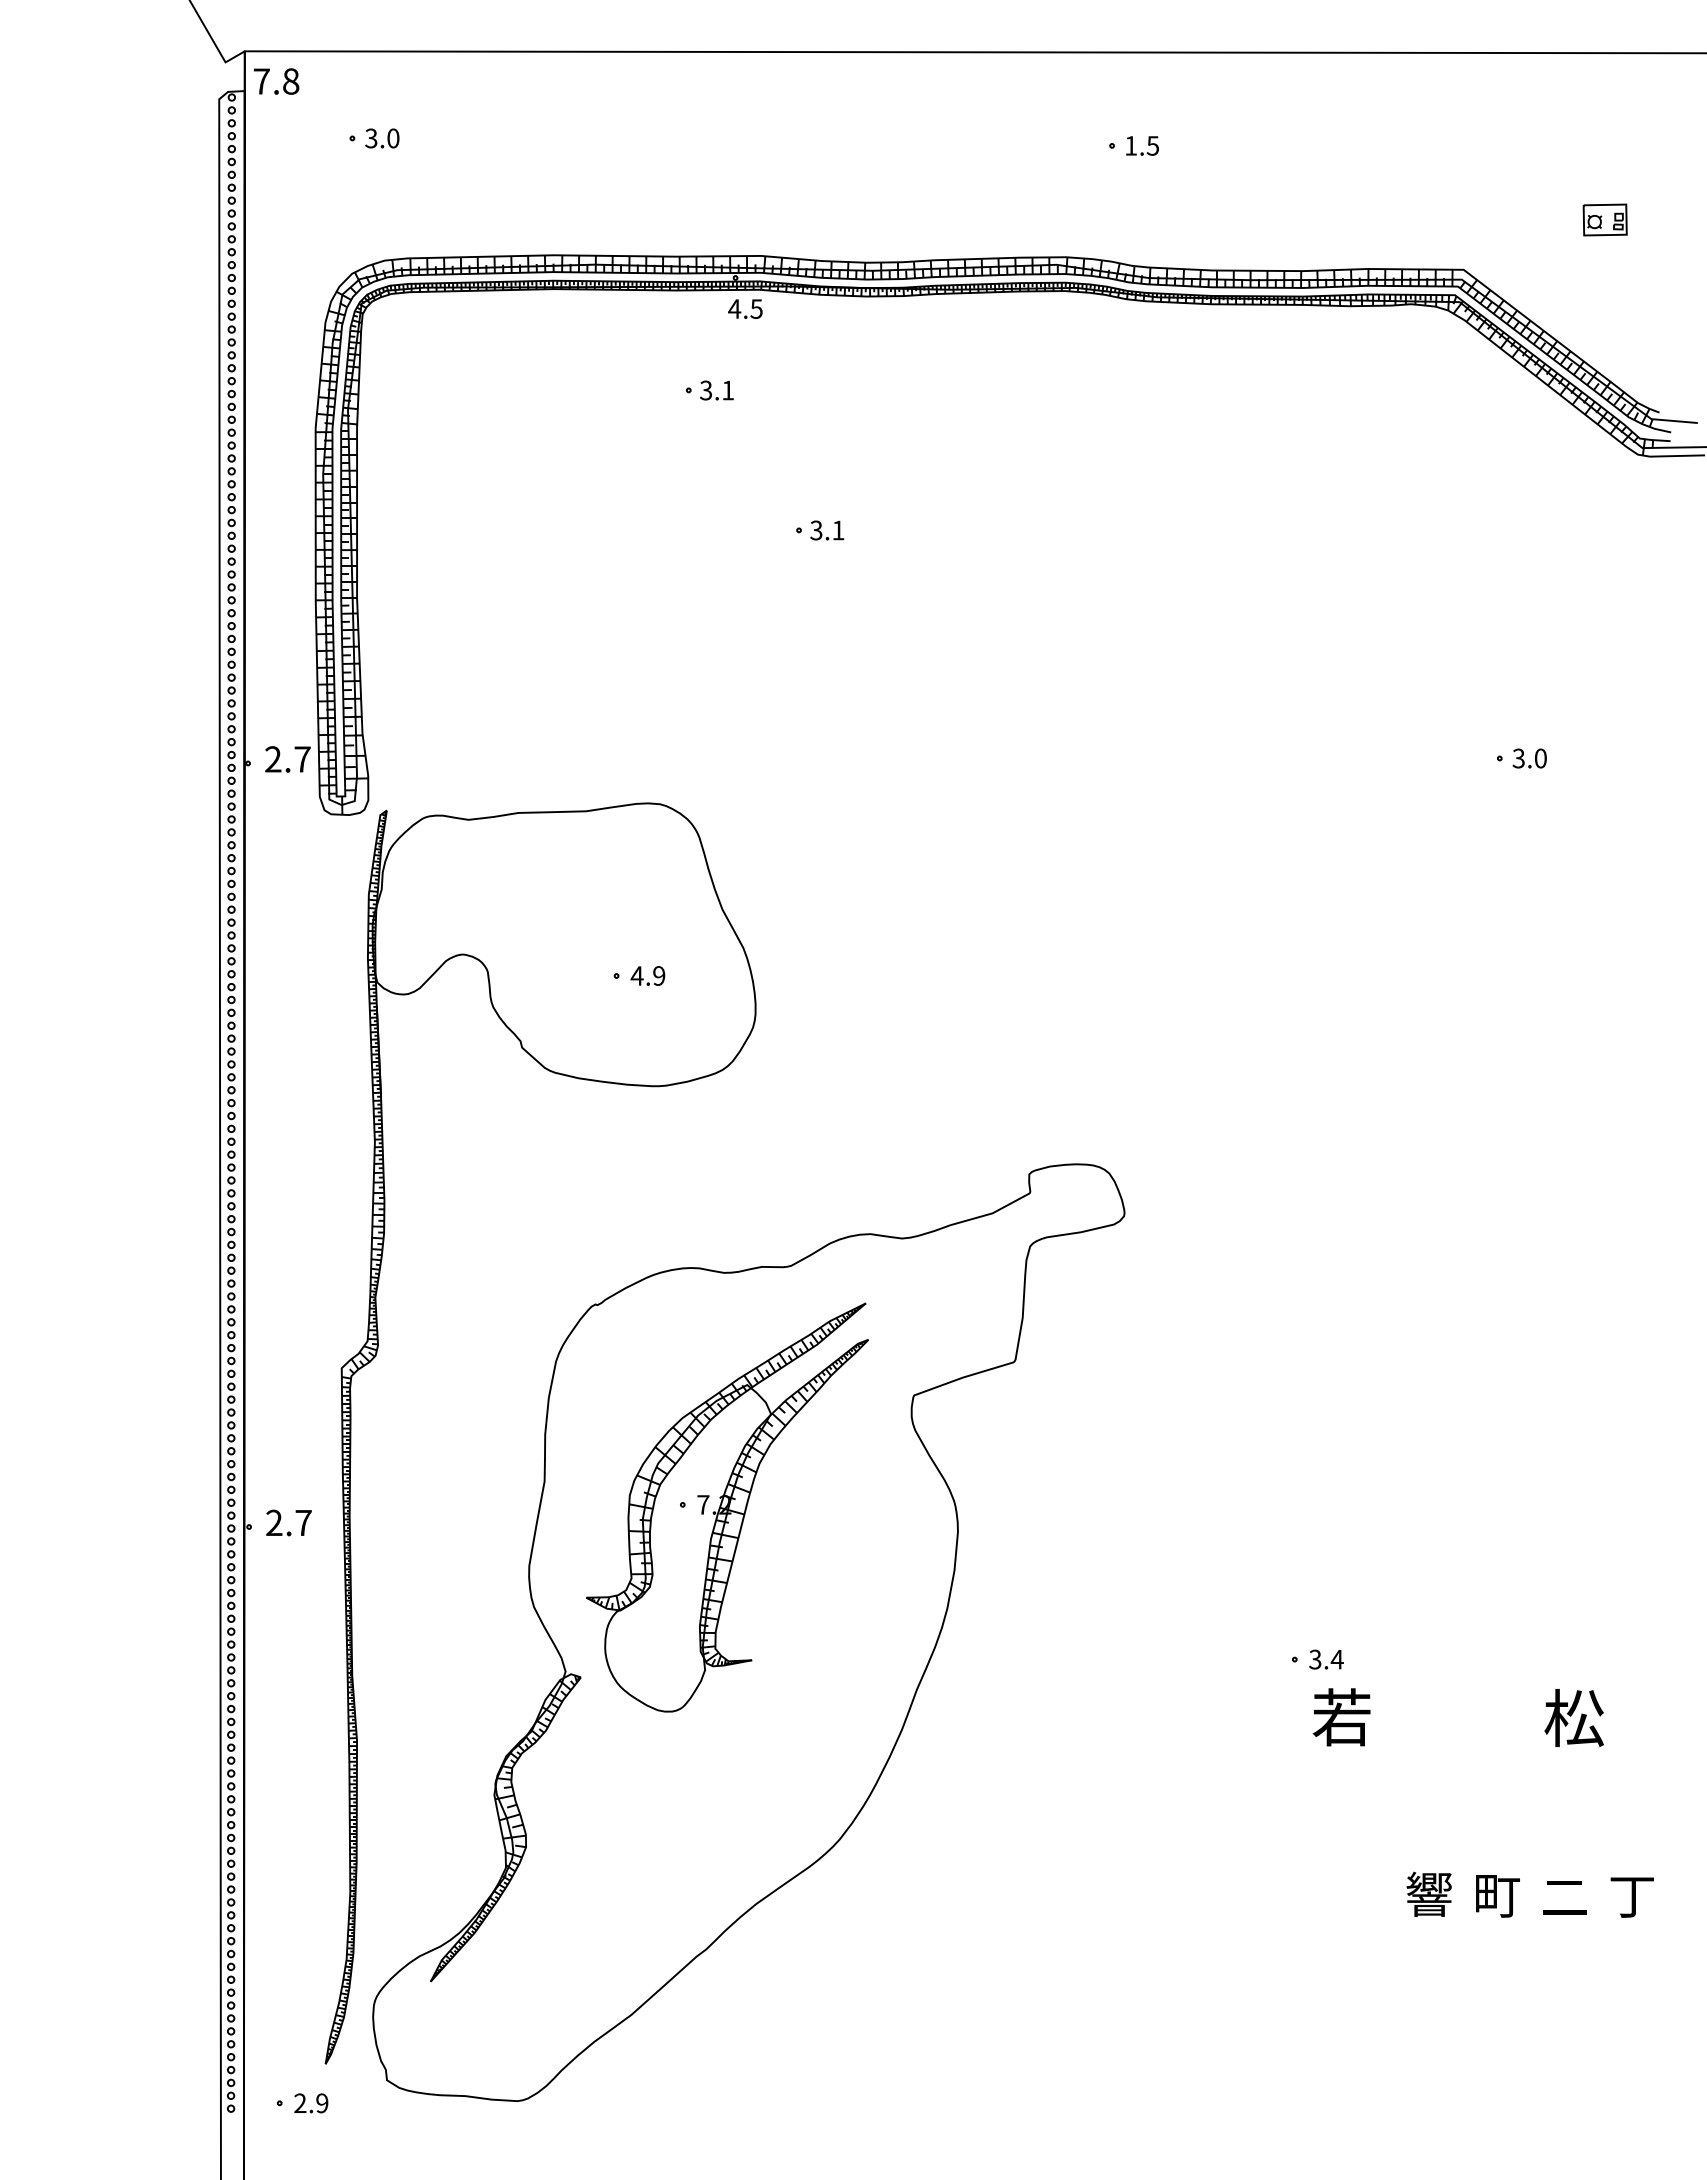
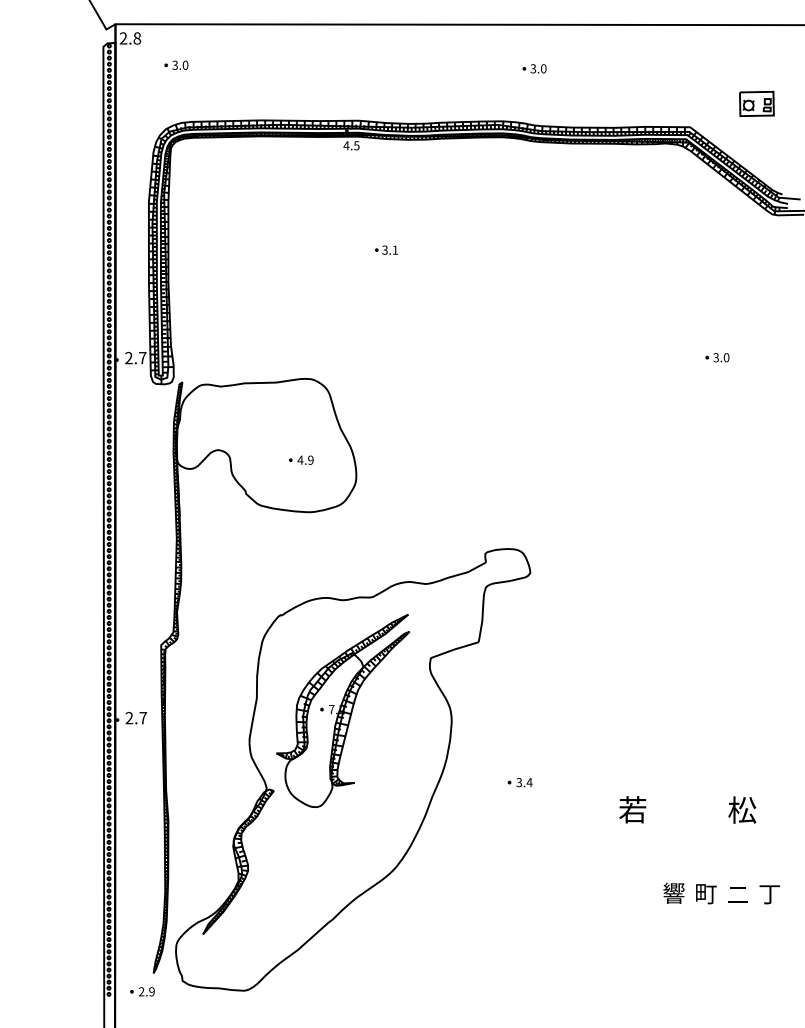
text: (261, 81) -> (123, 38), 7.8 -> 2.8
text: (1141, 145) -> (538, 68), 1.5 -> 3.0
part: (1604, 219) -> (756, 103), size x1.67
part: (709, 389) -> (334, 183), removed
part: (1315, 1659) -> (519, 782), moved

